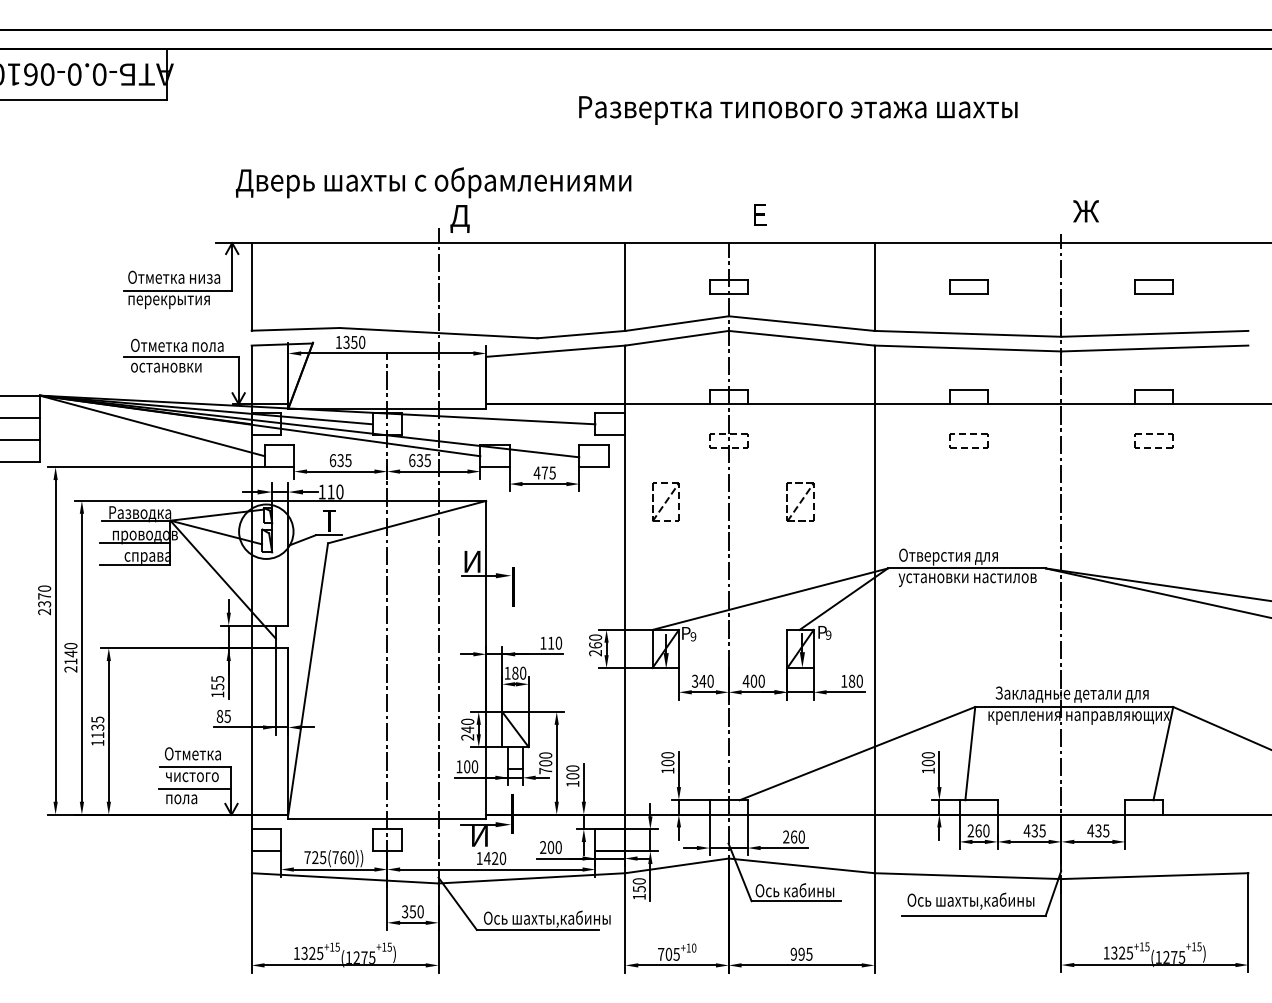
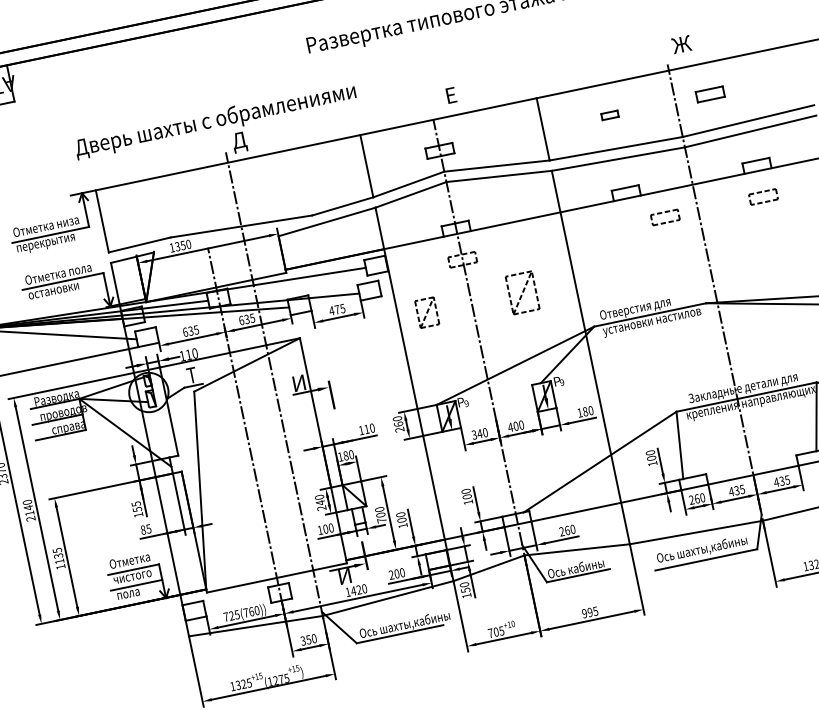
part: (968, 286) -> (609, 115), size x0.6
part: (1153, 286) -> (710, 94), moved
part: (970, 434) -> (665, 212), moved
part: (800, 501) -> (522, 292), size x1.4

